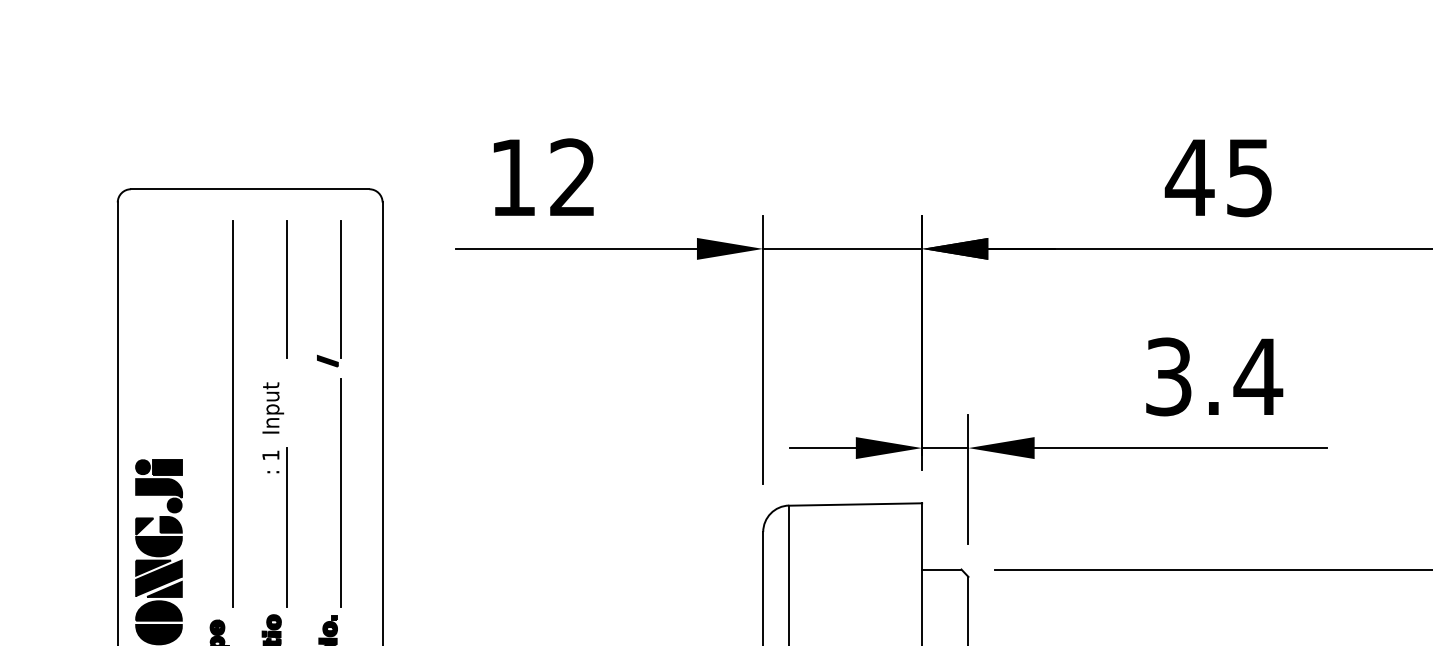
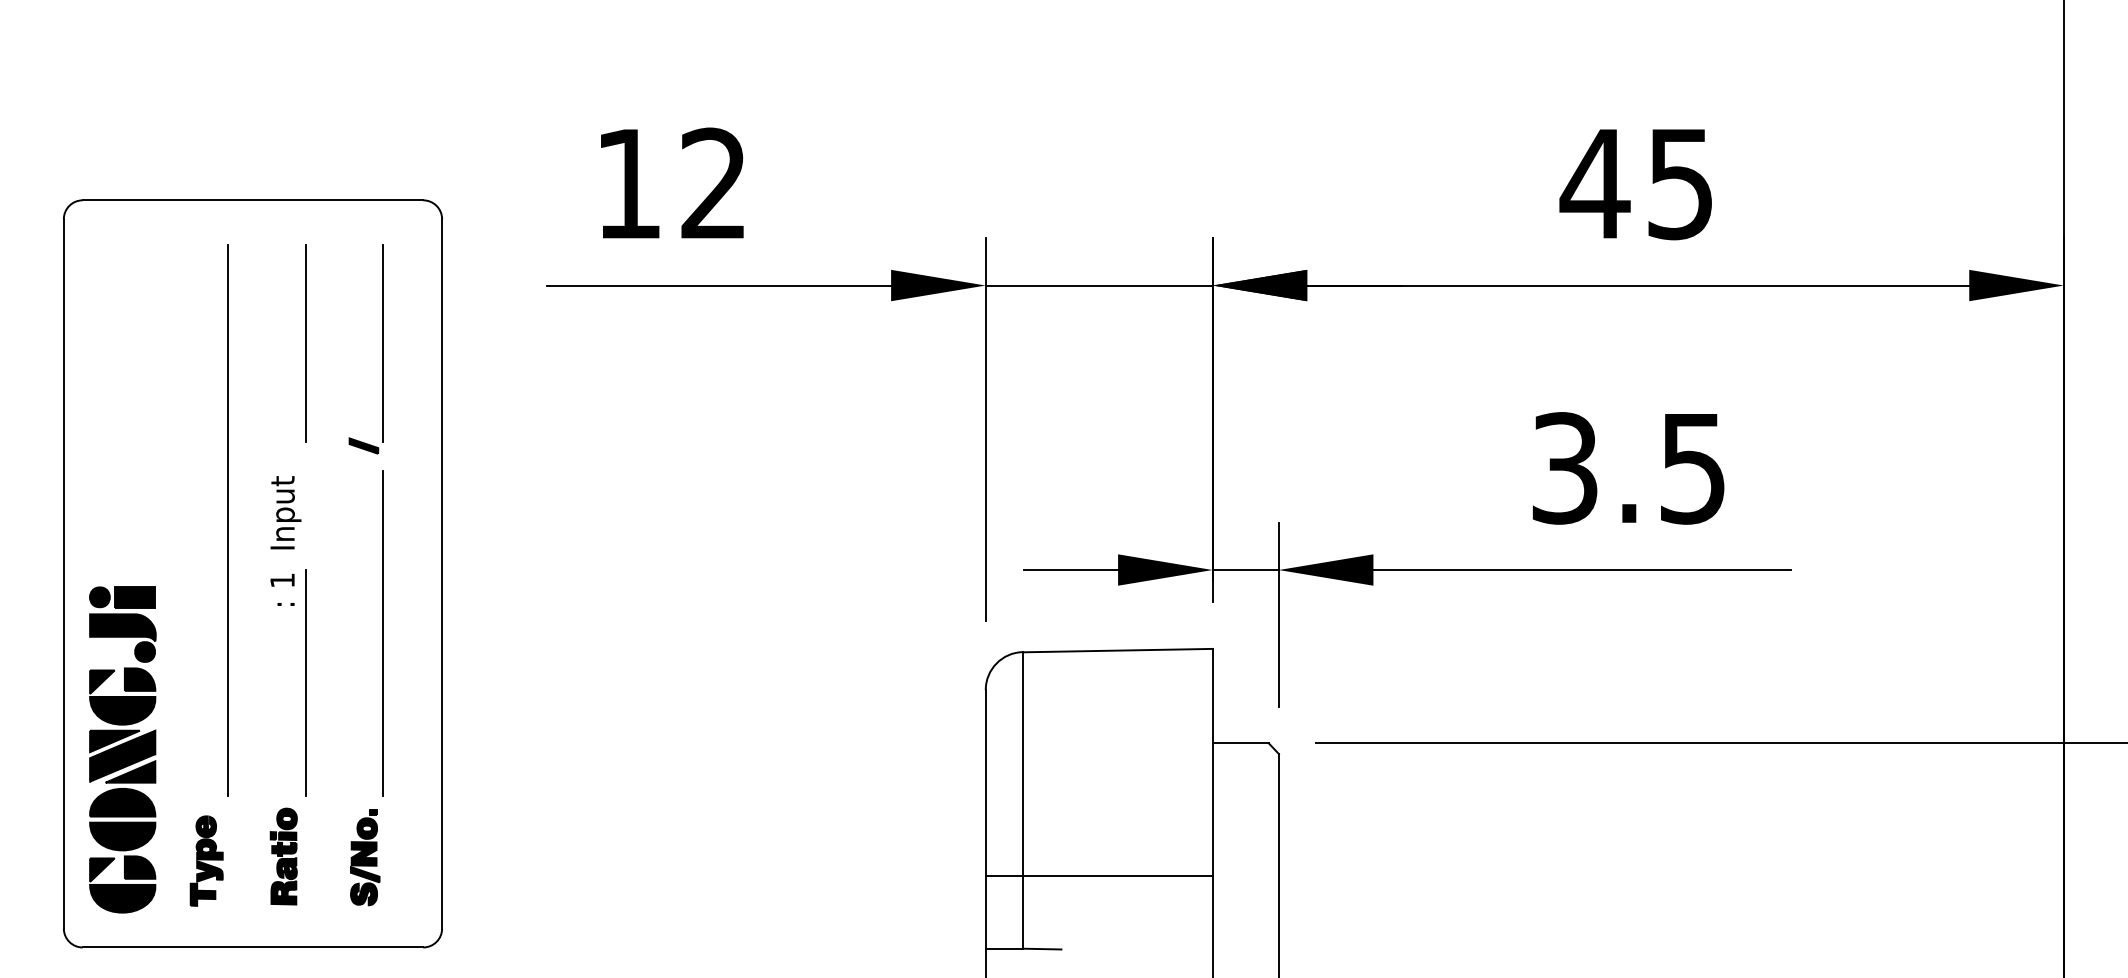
text: (1258, 377) -> (1692, 469), 3.4 -> 3.5

